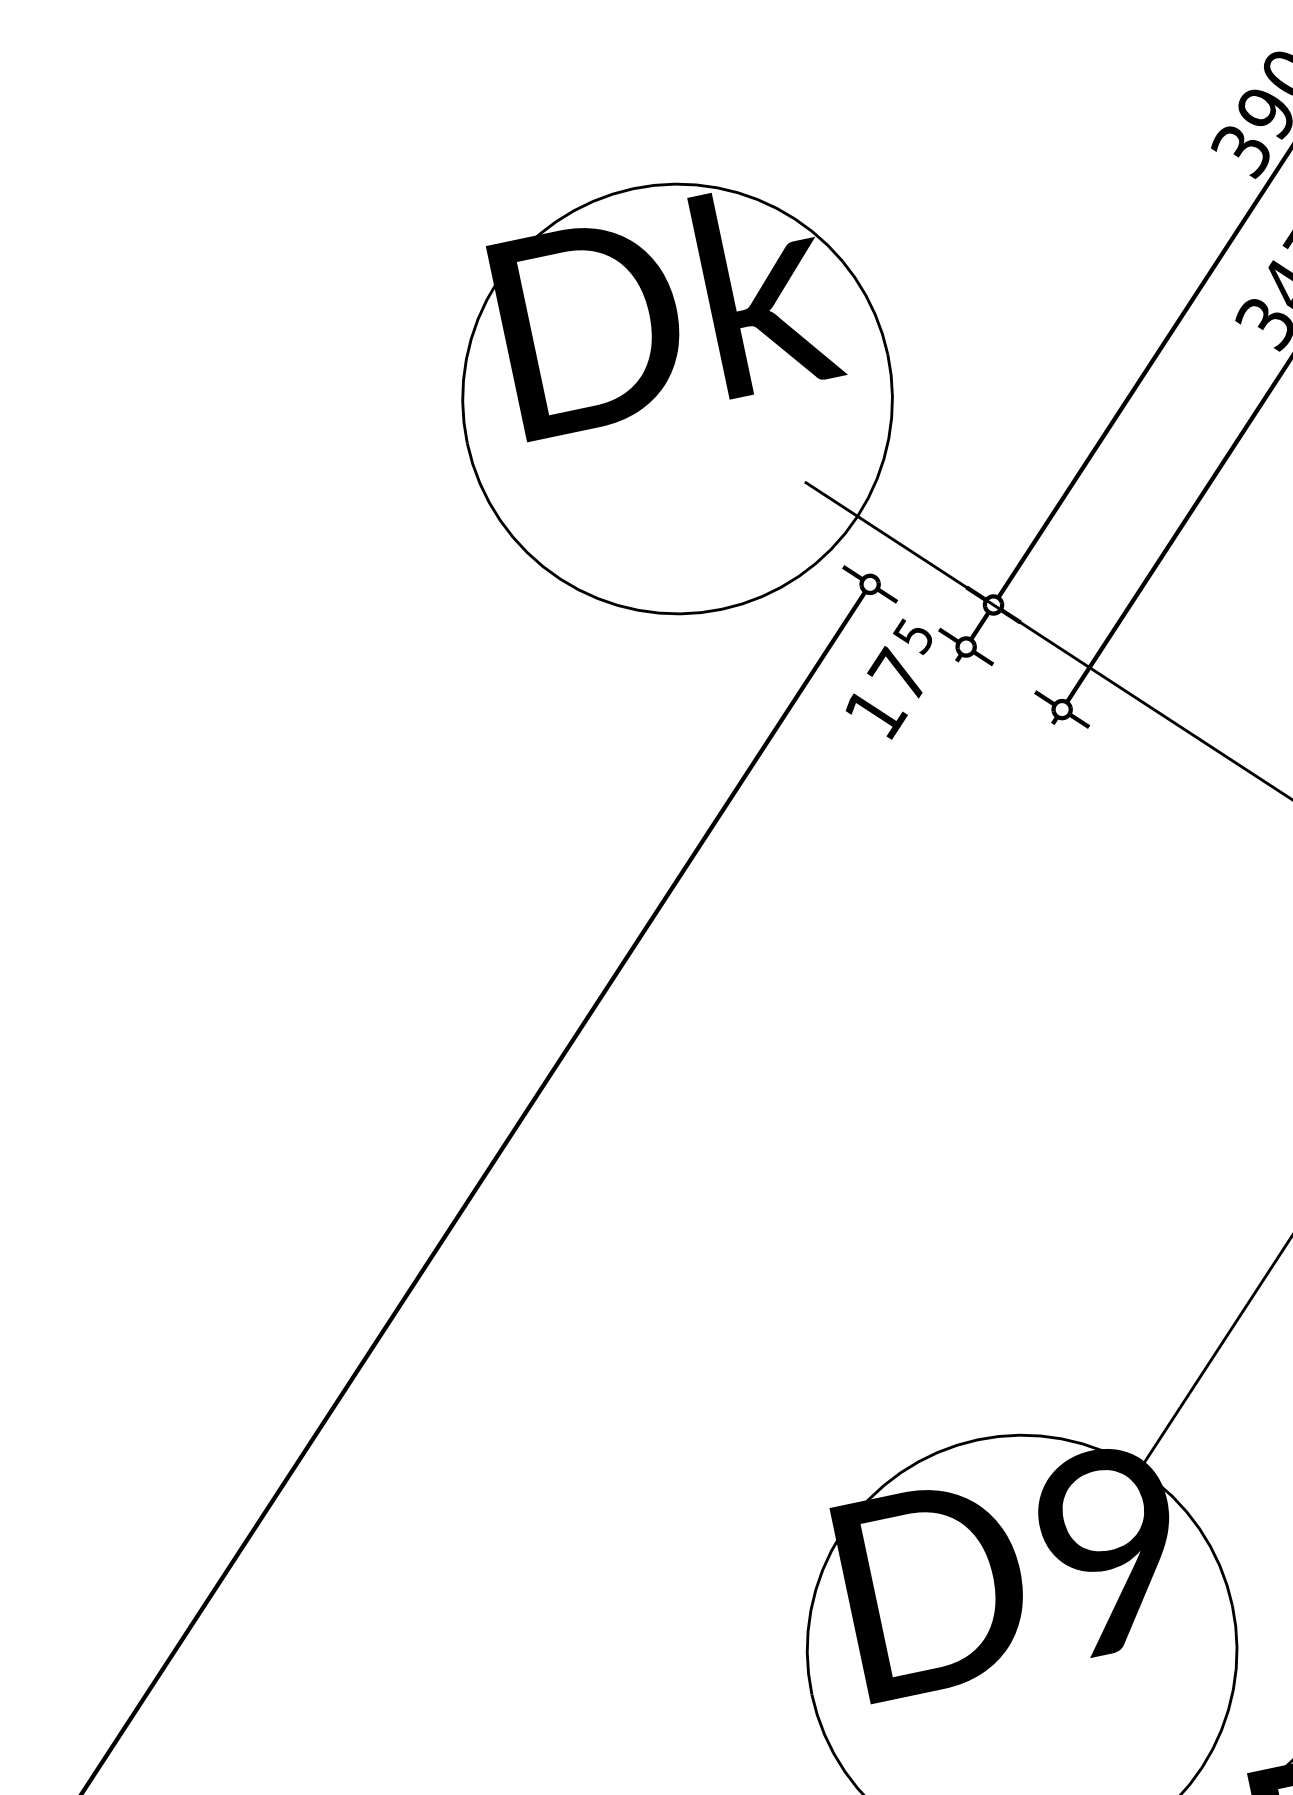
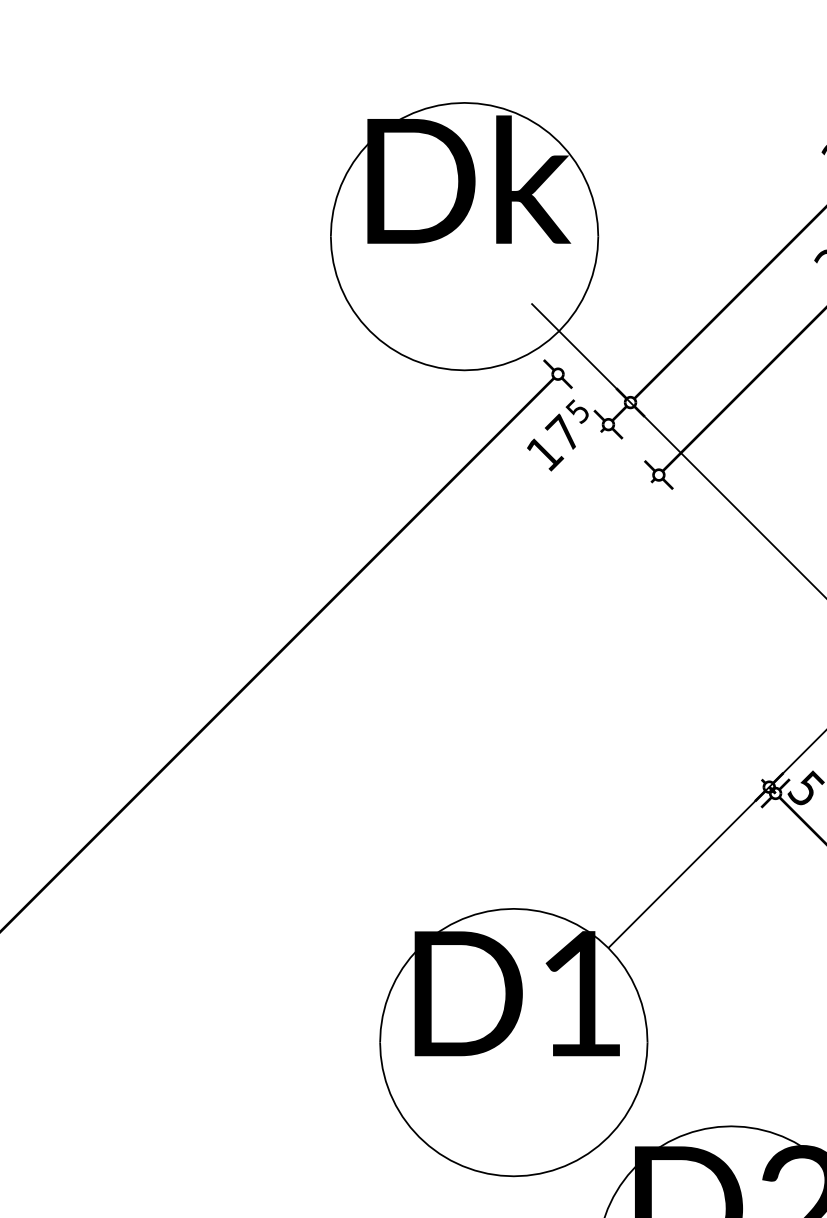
text: (1110, 1550) -> (580, 993), D9 -> D1

